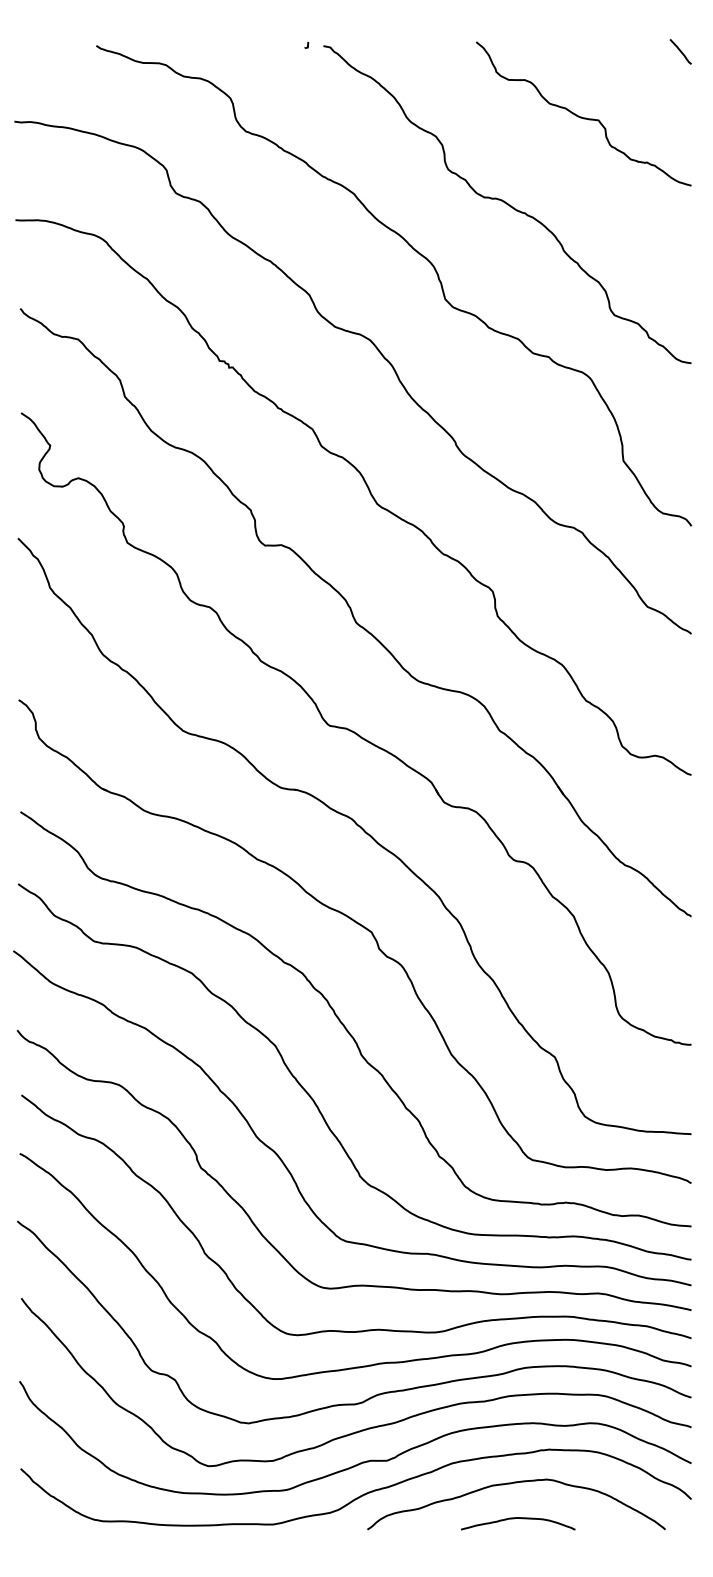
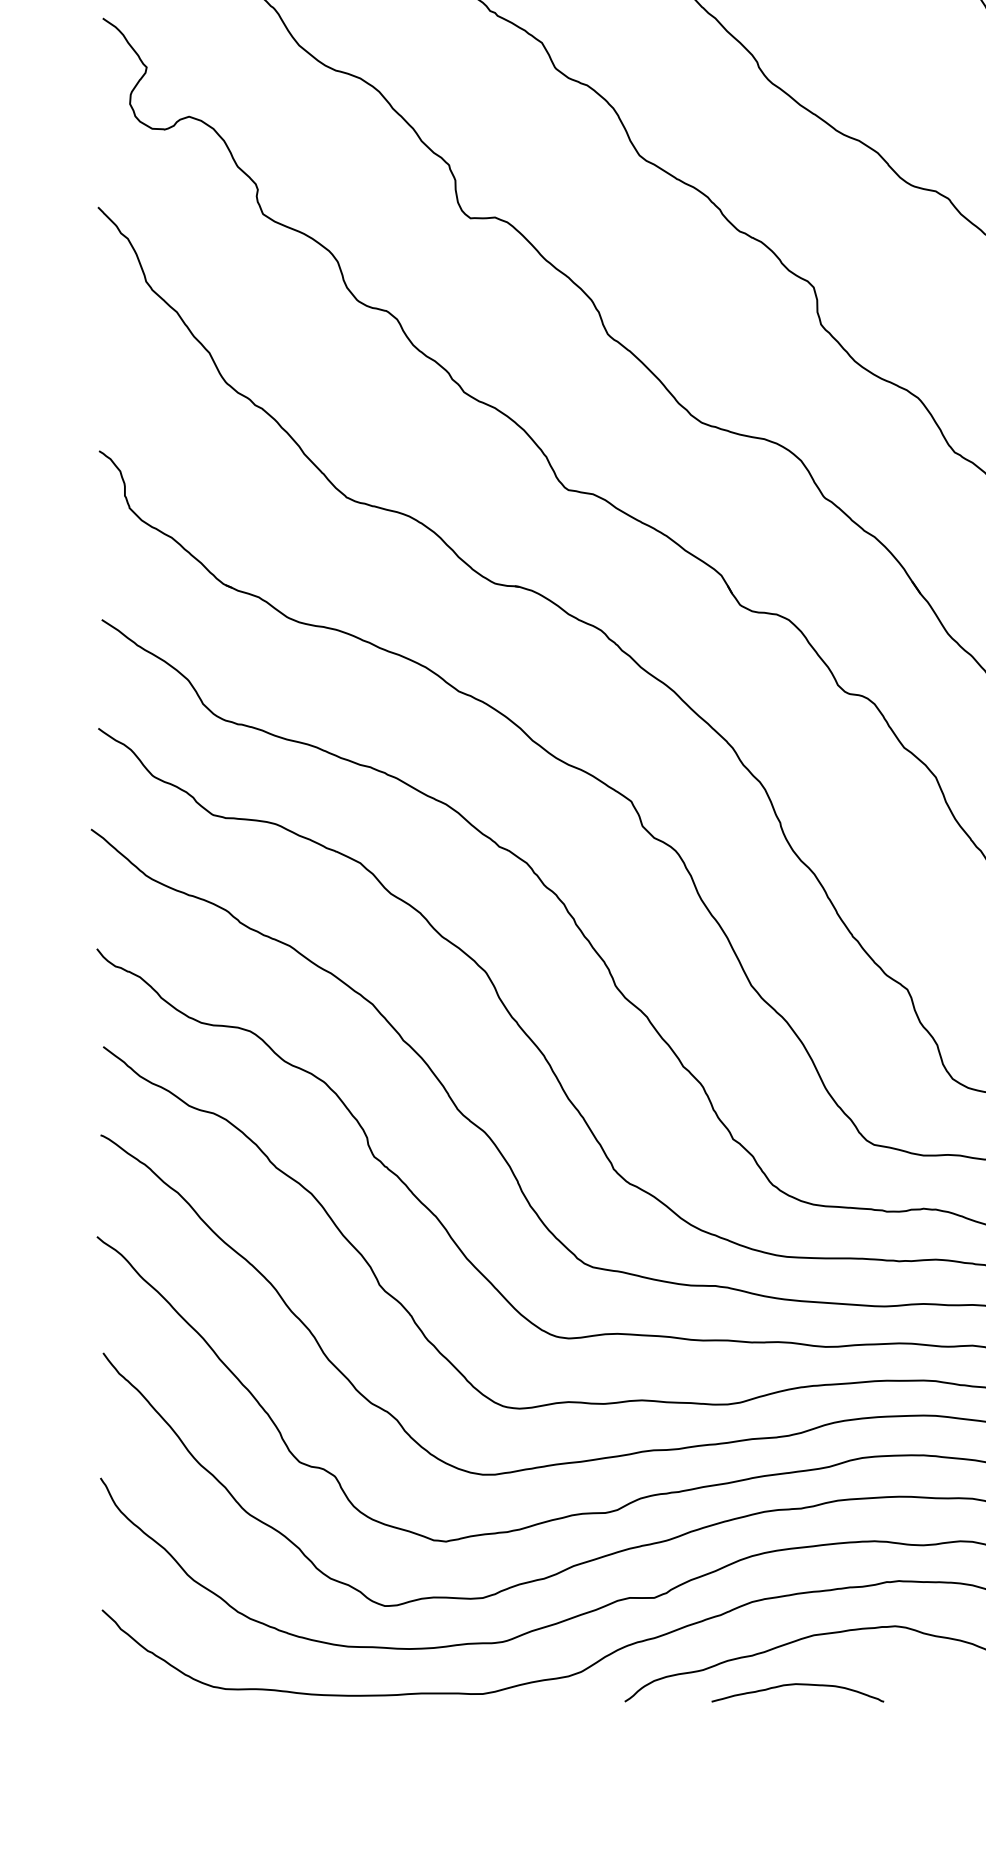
curve: (518, 1518) -> (798, 1684), moved

